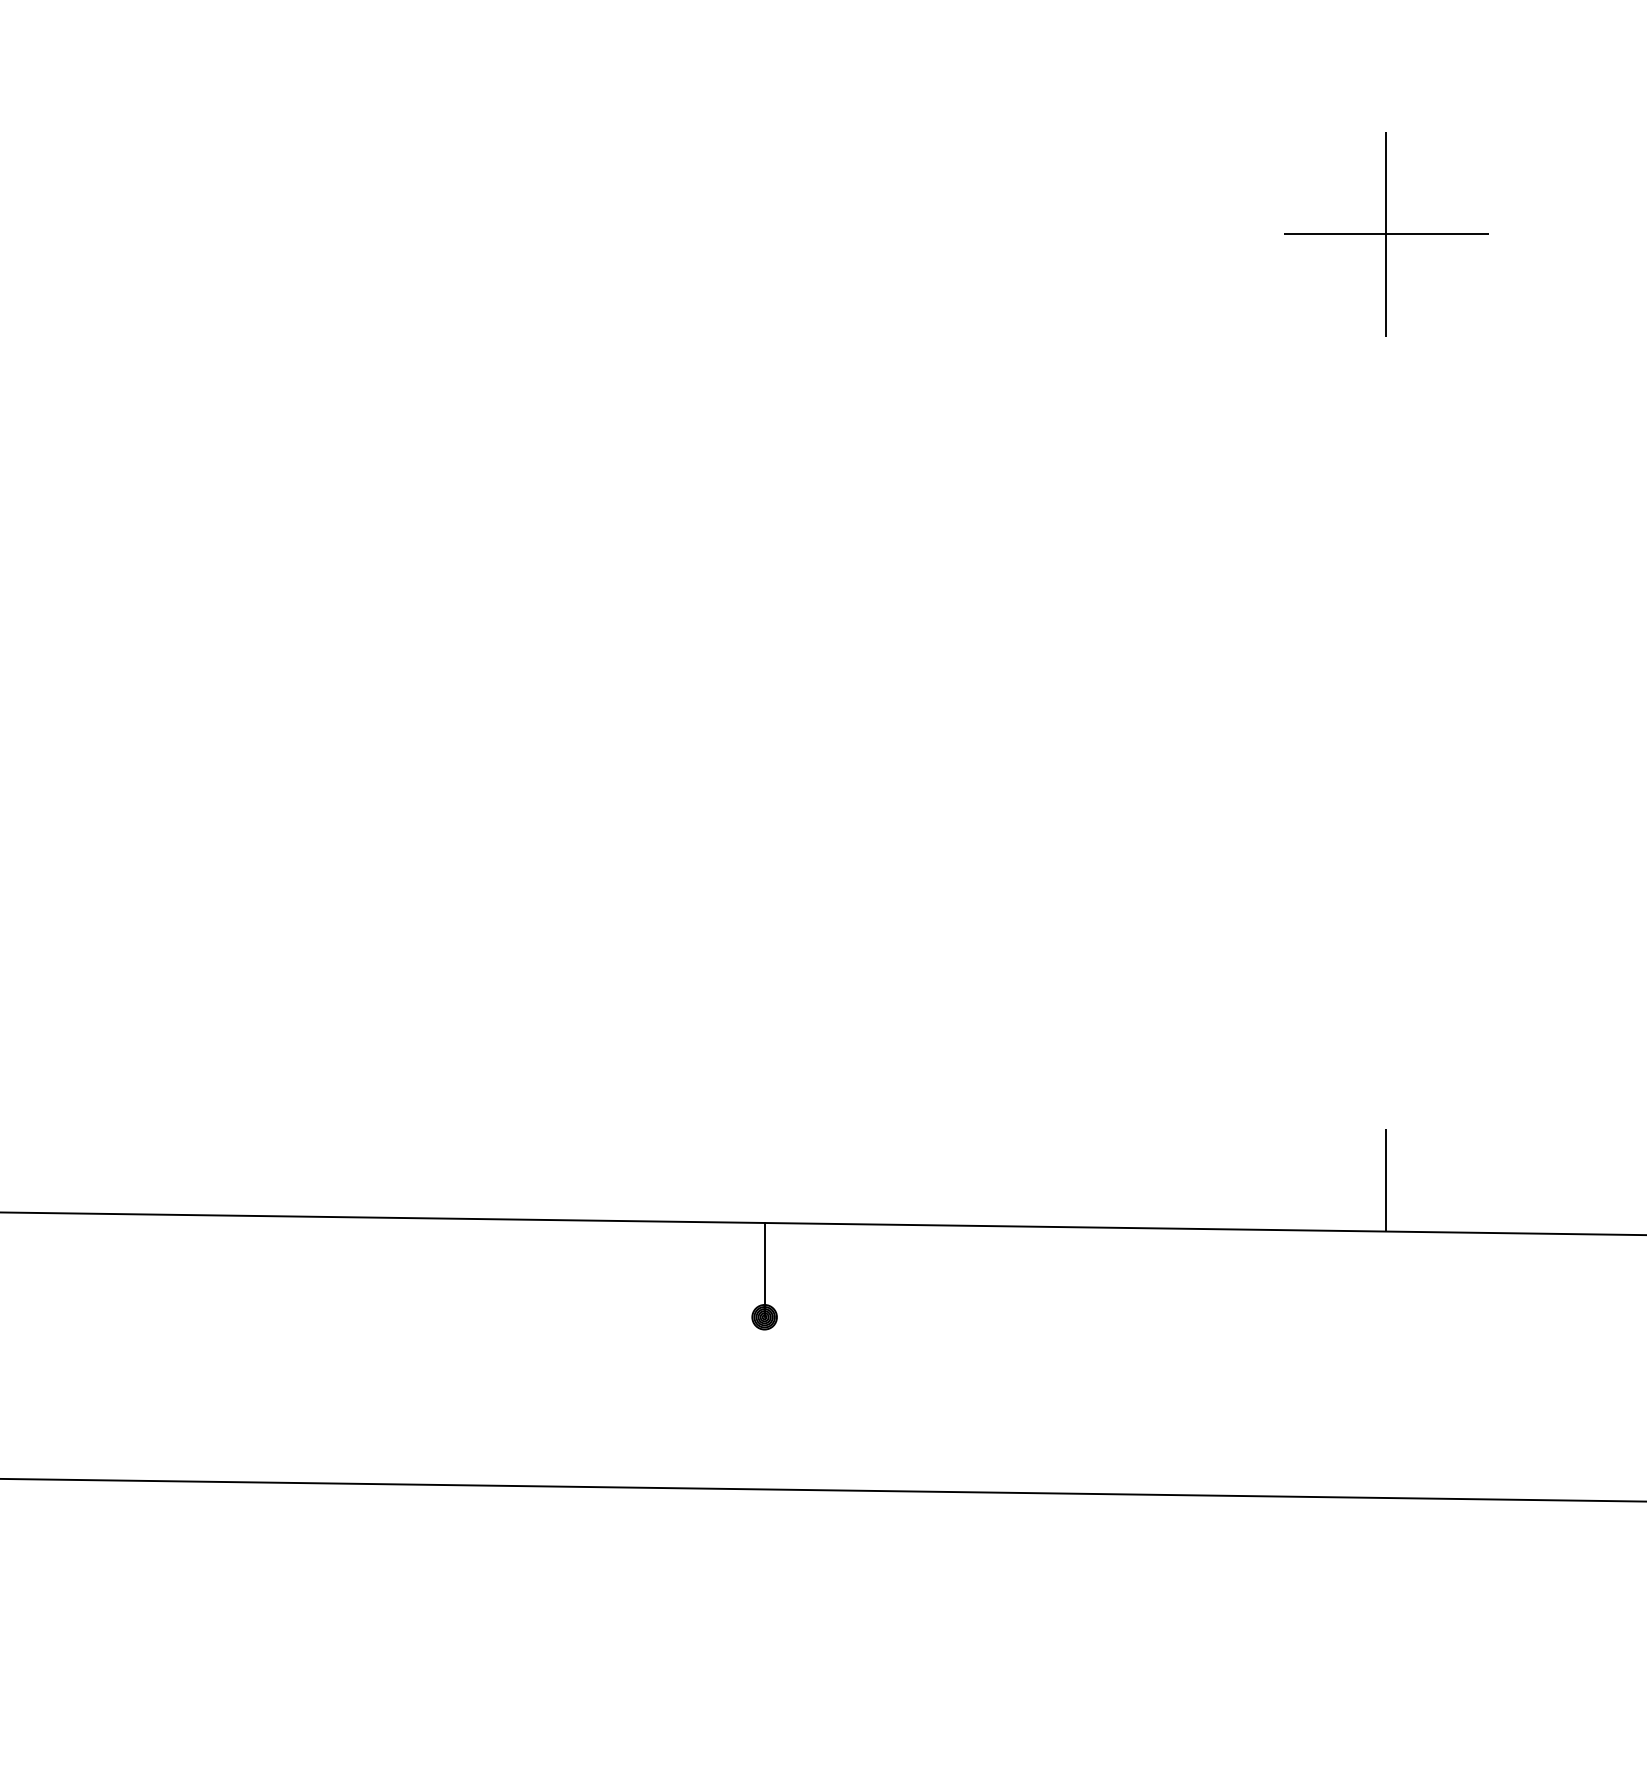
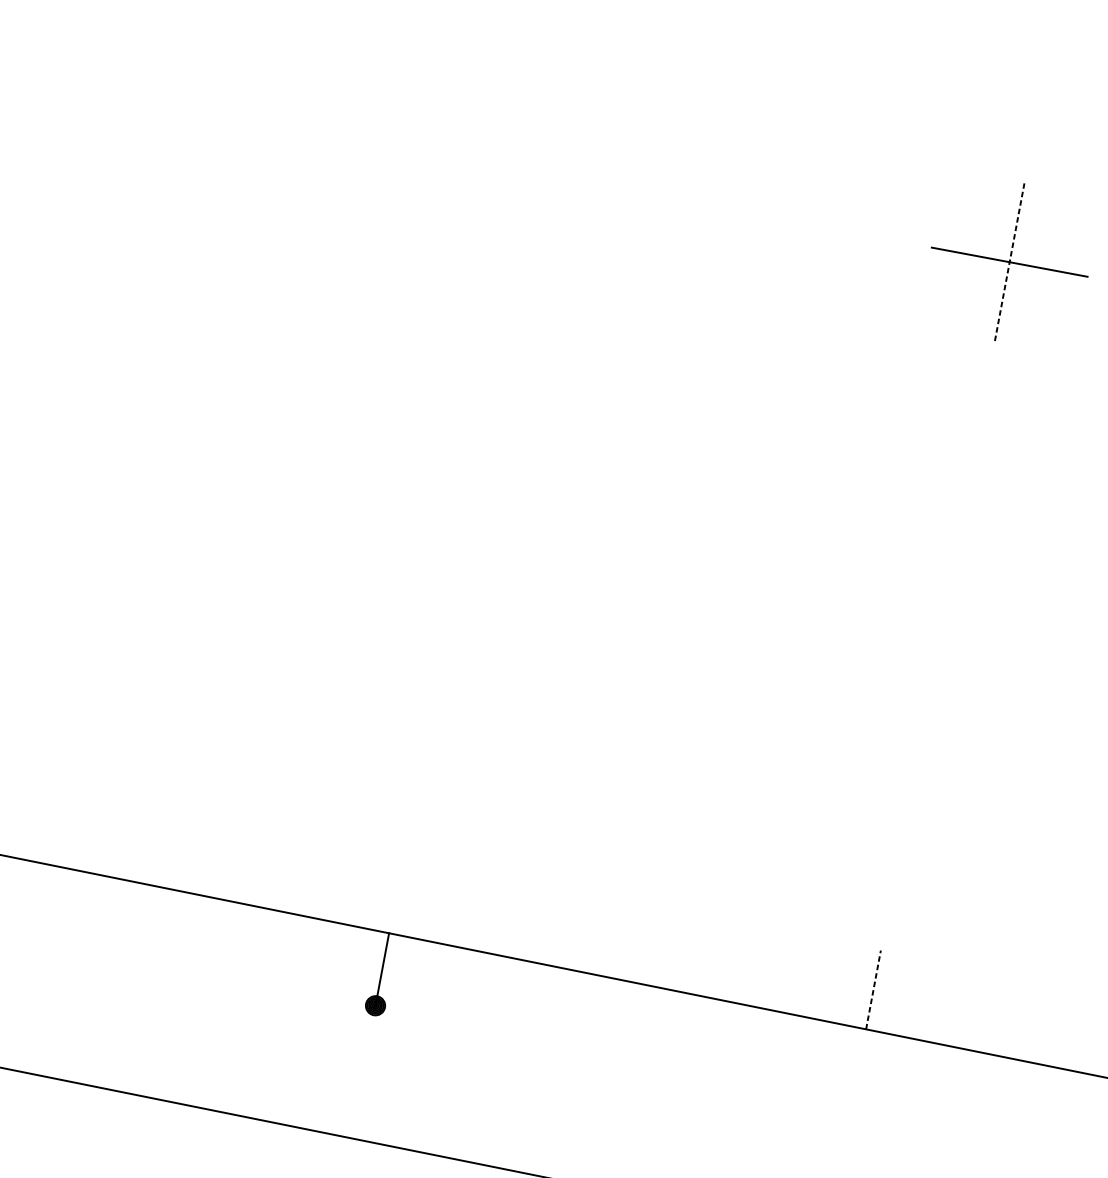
line: (1386, 233) -> (1009, 261), solid -> dashed
line: (1386, 1179) -> (873, 989), solid -> dashed

